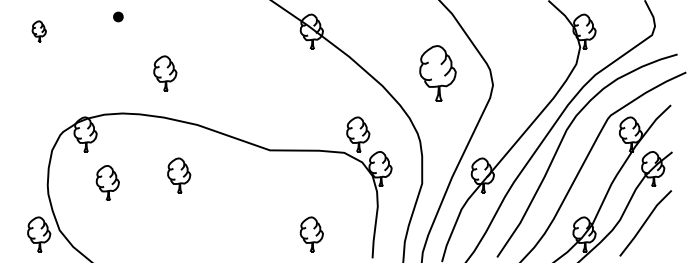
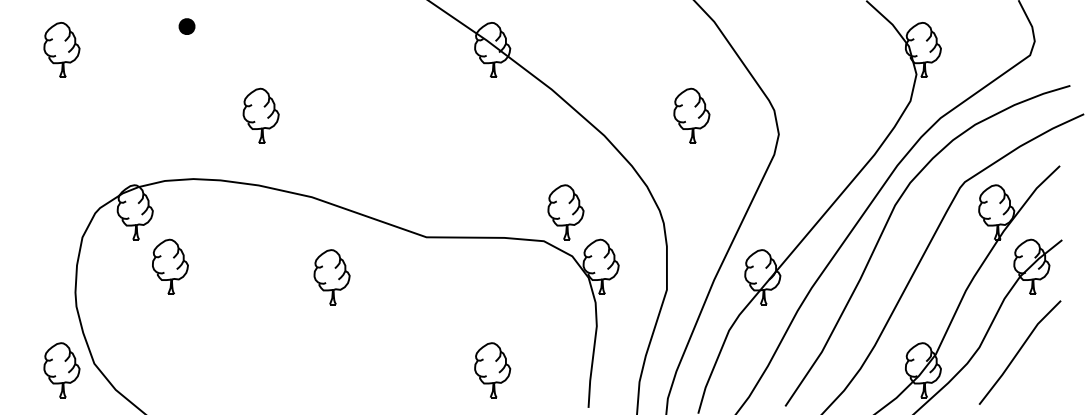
part: (39, 31) -> (62, 49), size x1.67
part: (437, 73) -> (691, 115), size x0.62
part: (179, 175) -> (332, 277), moved
part: (107, 182) -> (169, 265), moved

